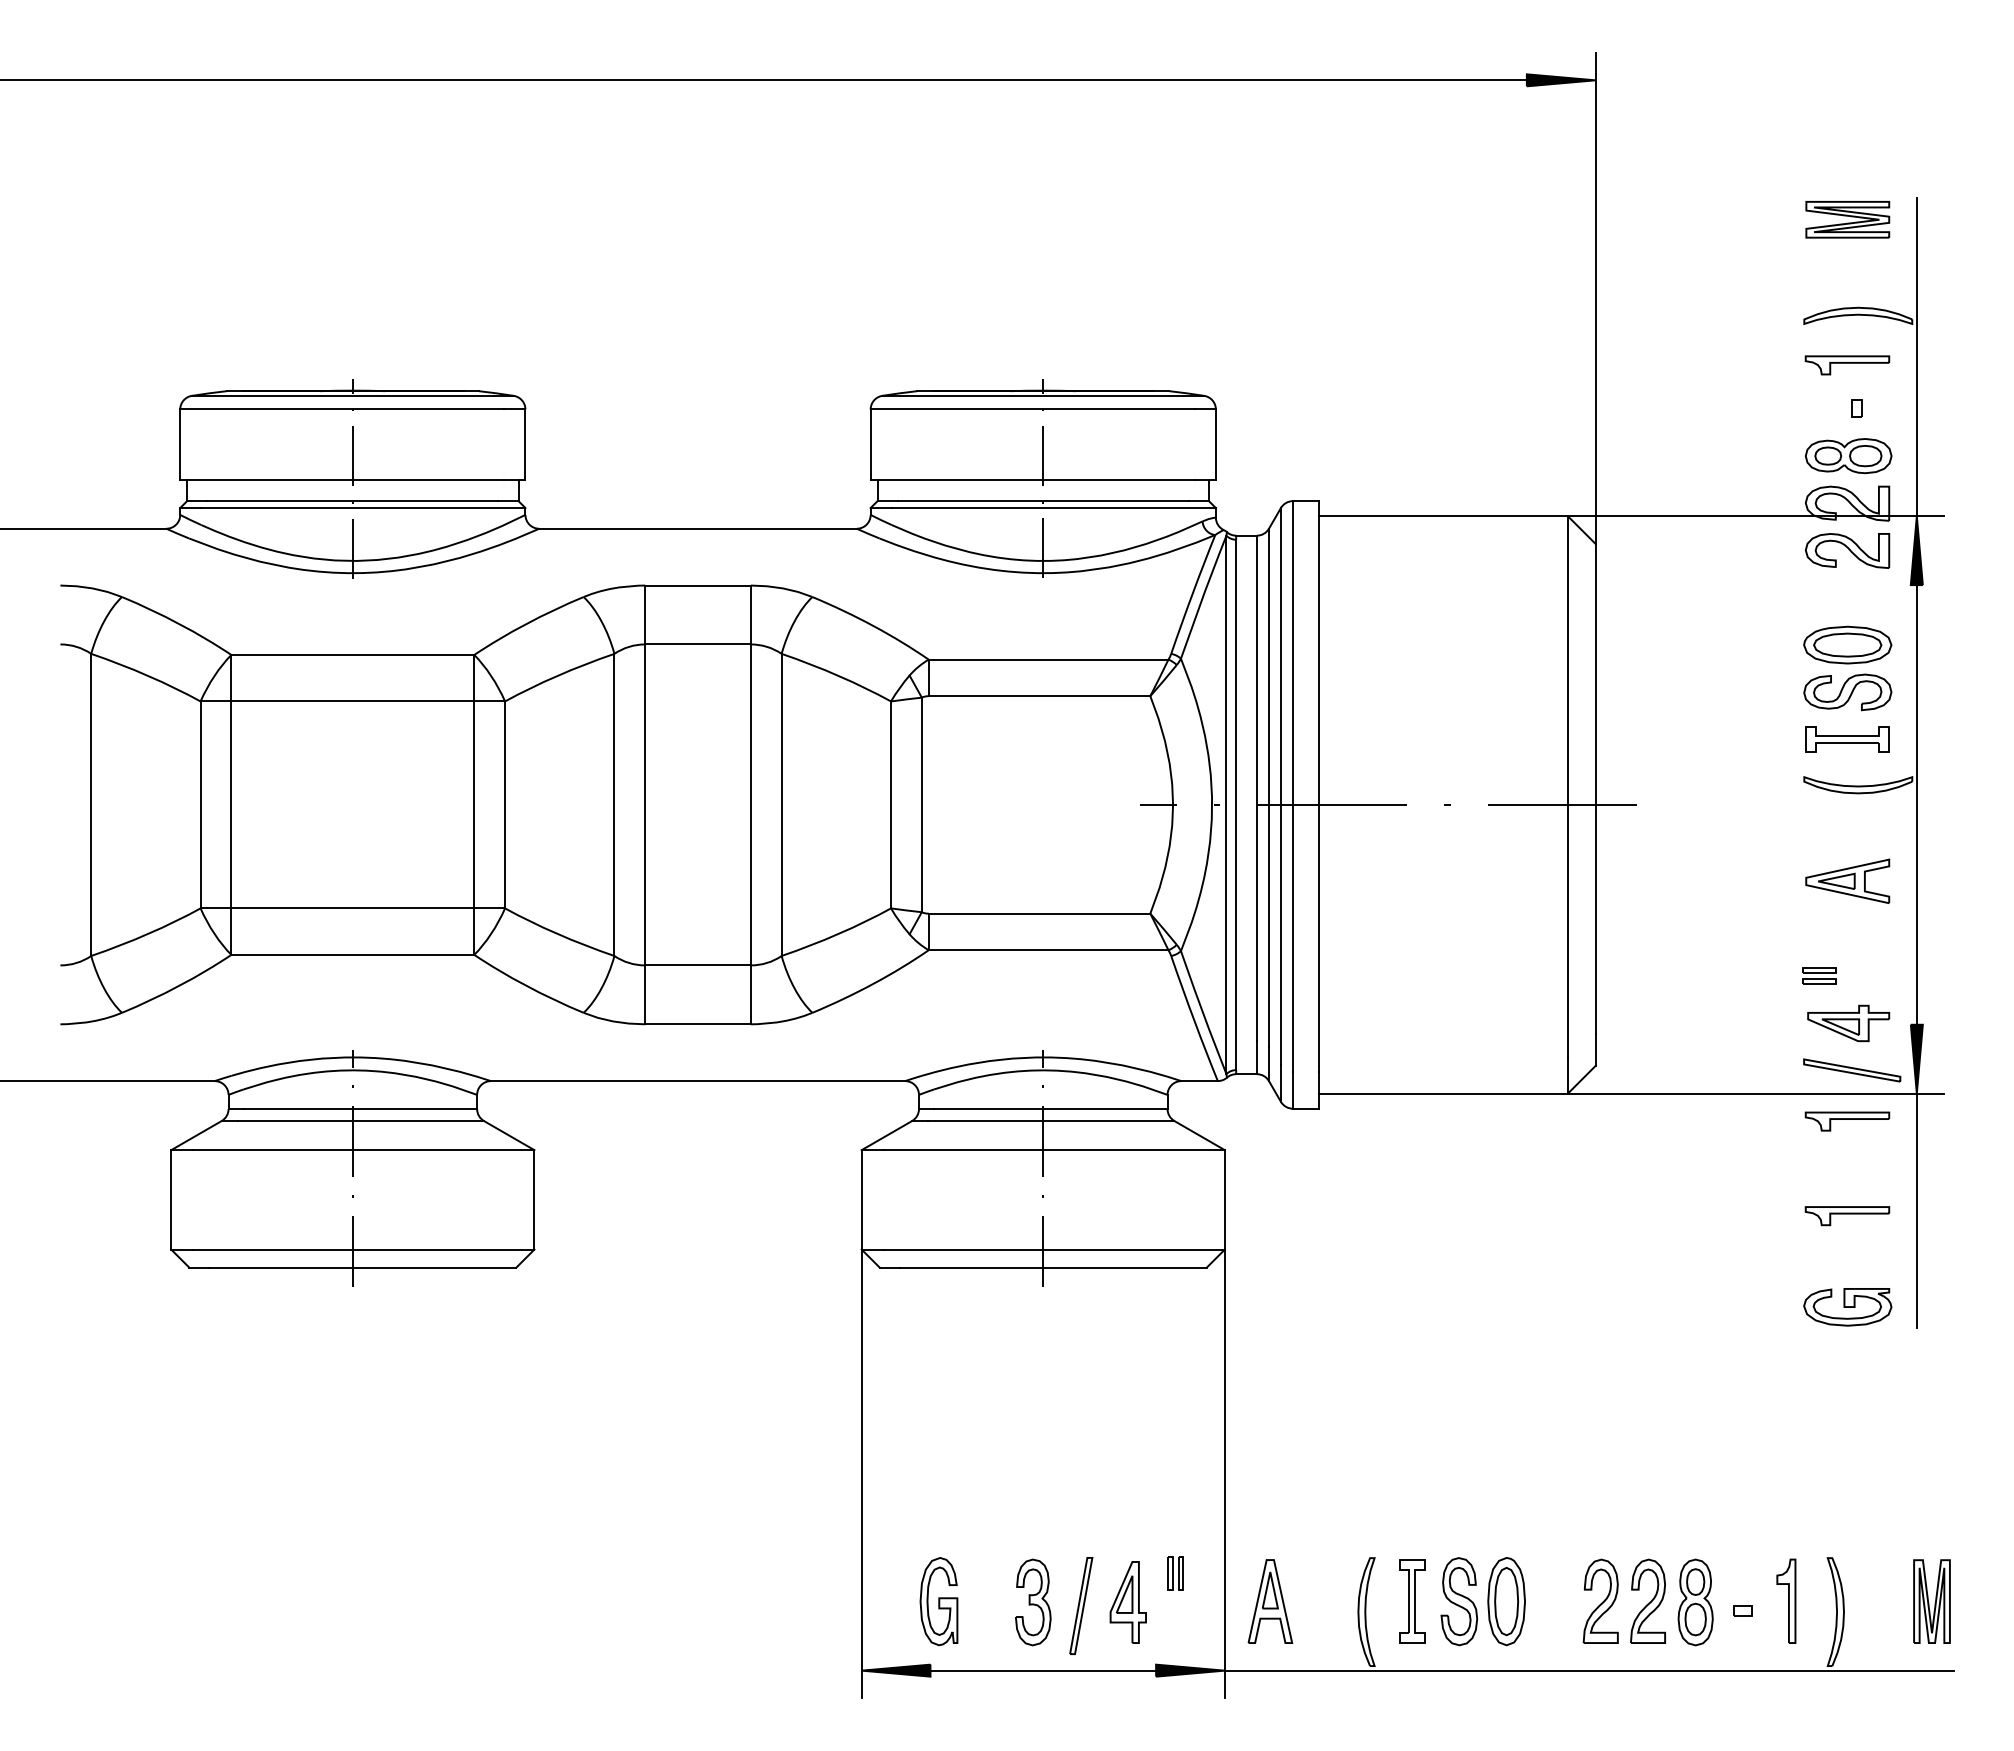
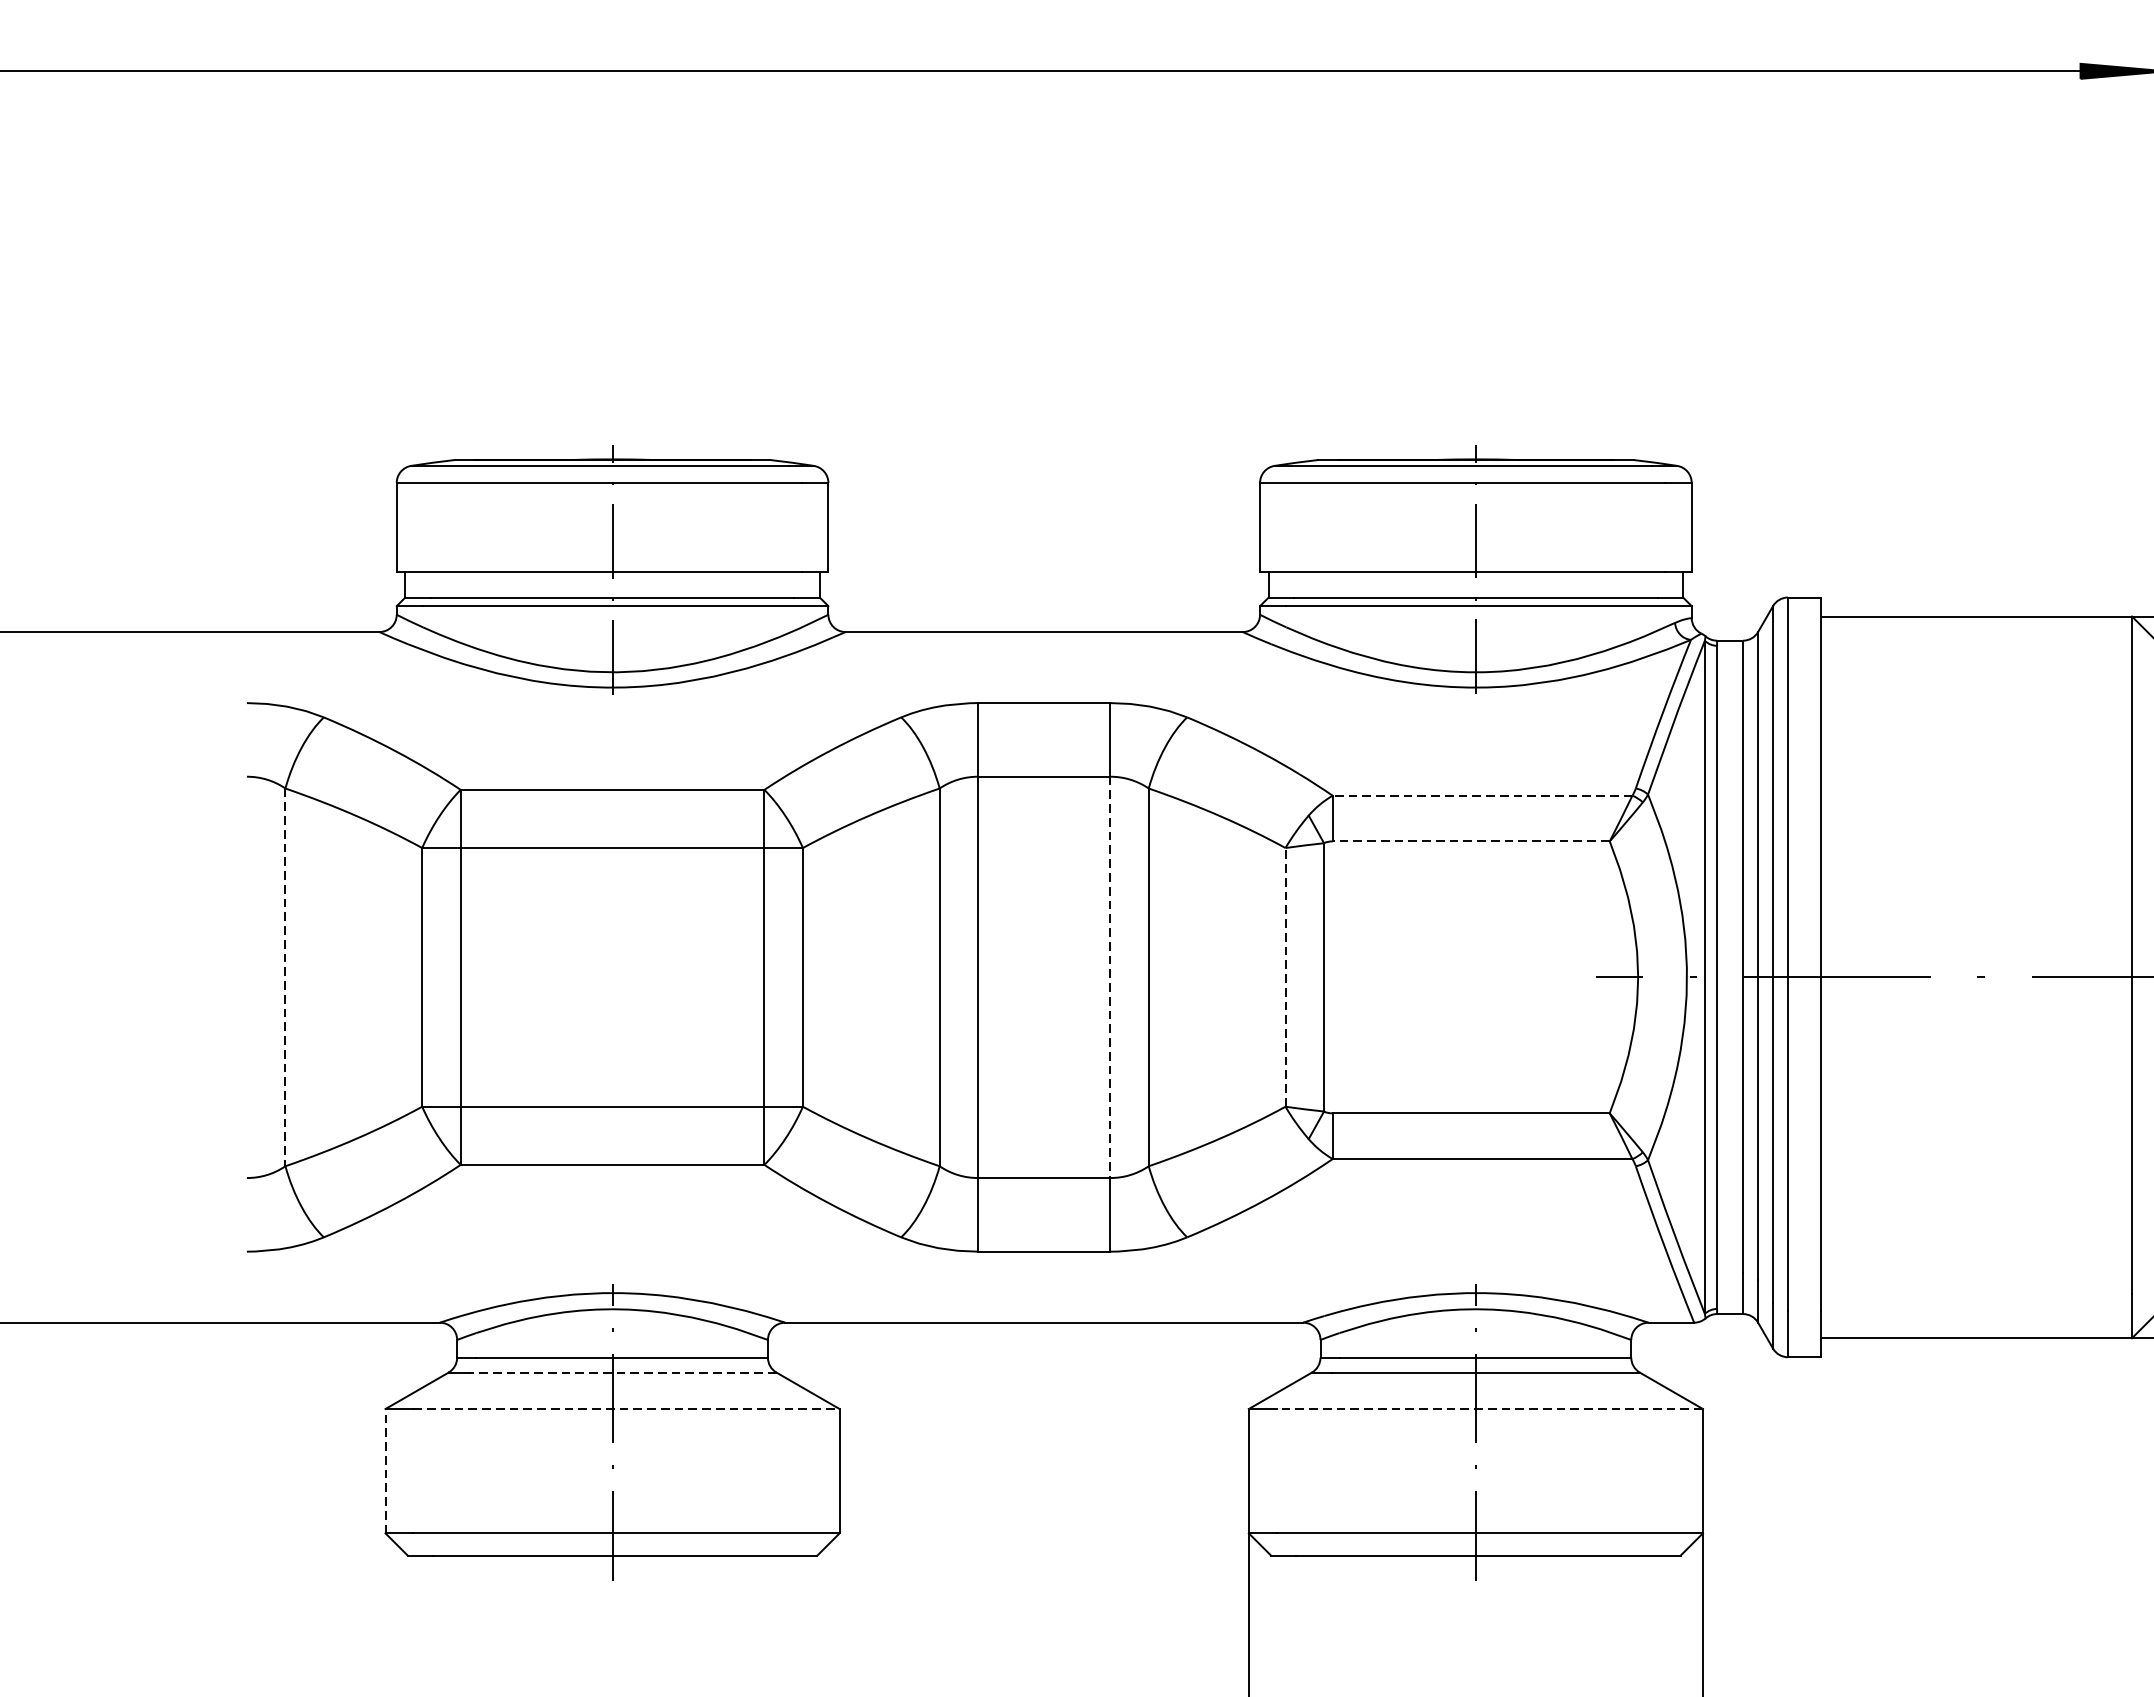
line: (1048, 659) -> (1482, 795), solid -> dashed
line: (1039, 696) -> (1471, 841), solid -> dashed
line: (891, 804) -> (1286, 976), solid -> dashed
line: (91, 805) -> (285, 978), solid -> dashed
line: (750, 805) -> (1109, 978), solid -> dashed
line: (360, 1121) -> (622, 1373), solid -> dashed
line: (364, 1150) -> (627, 1409), solid -> dashed
line: (1053, 1150) -> (1488, 1409), solid -> dashed
line: (171, 1199) -> (385, 1470), solid -> dashed

